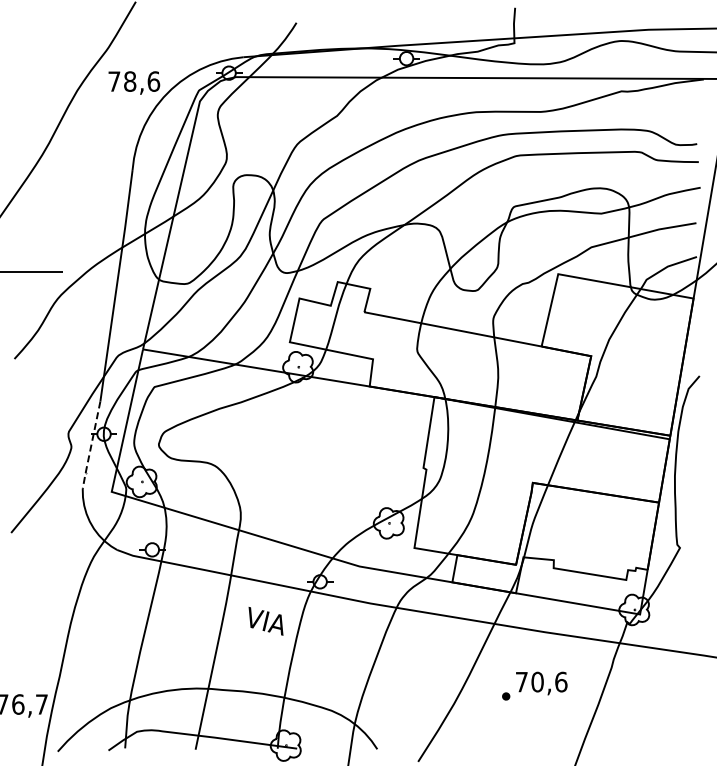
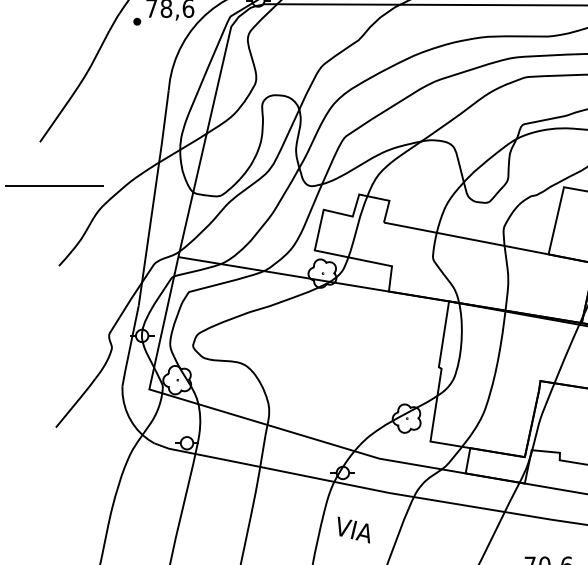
part: (98, 95) -> (137, 21), added
line: (91, 446) -> (130, 347), dashed -> solid
text: (265, 621) -> (353, 530), moved

